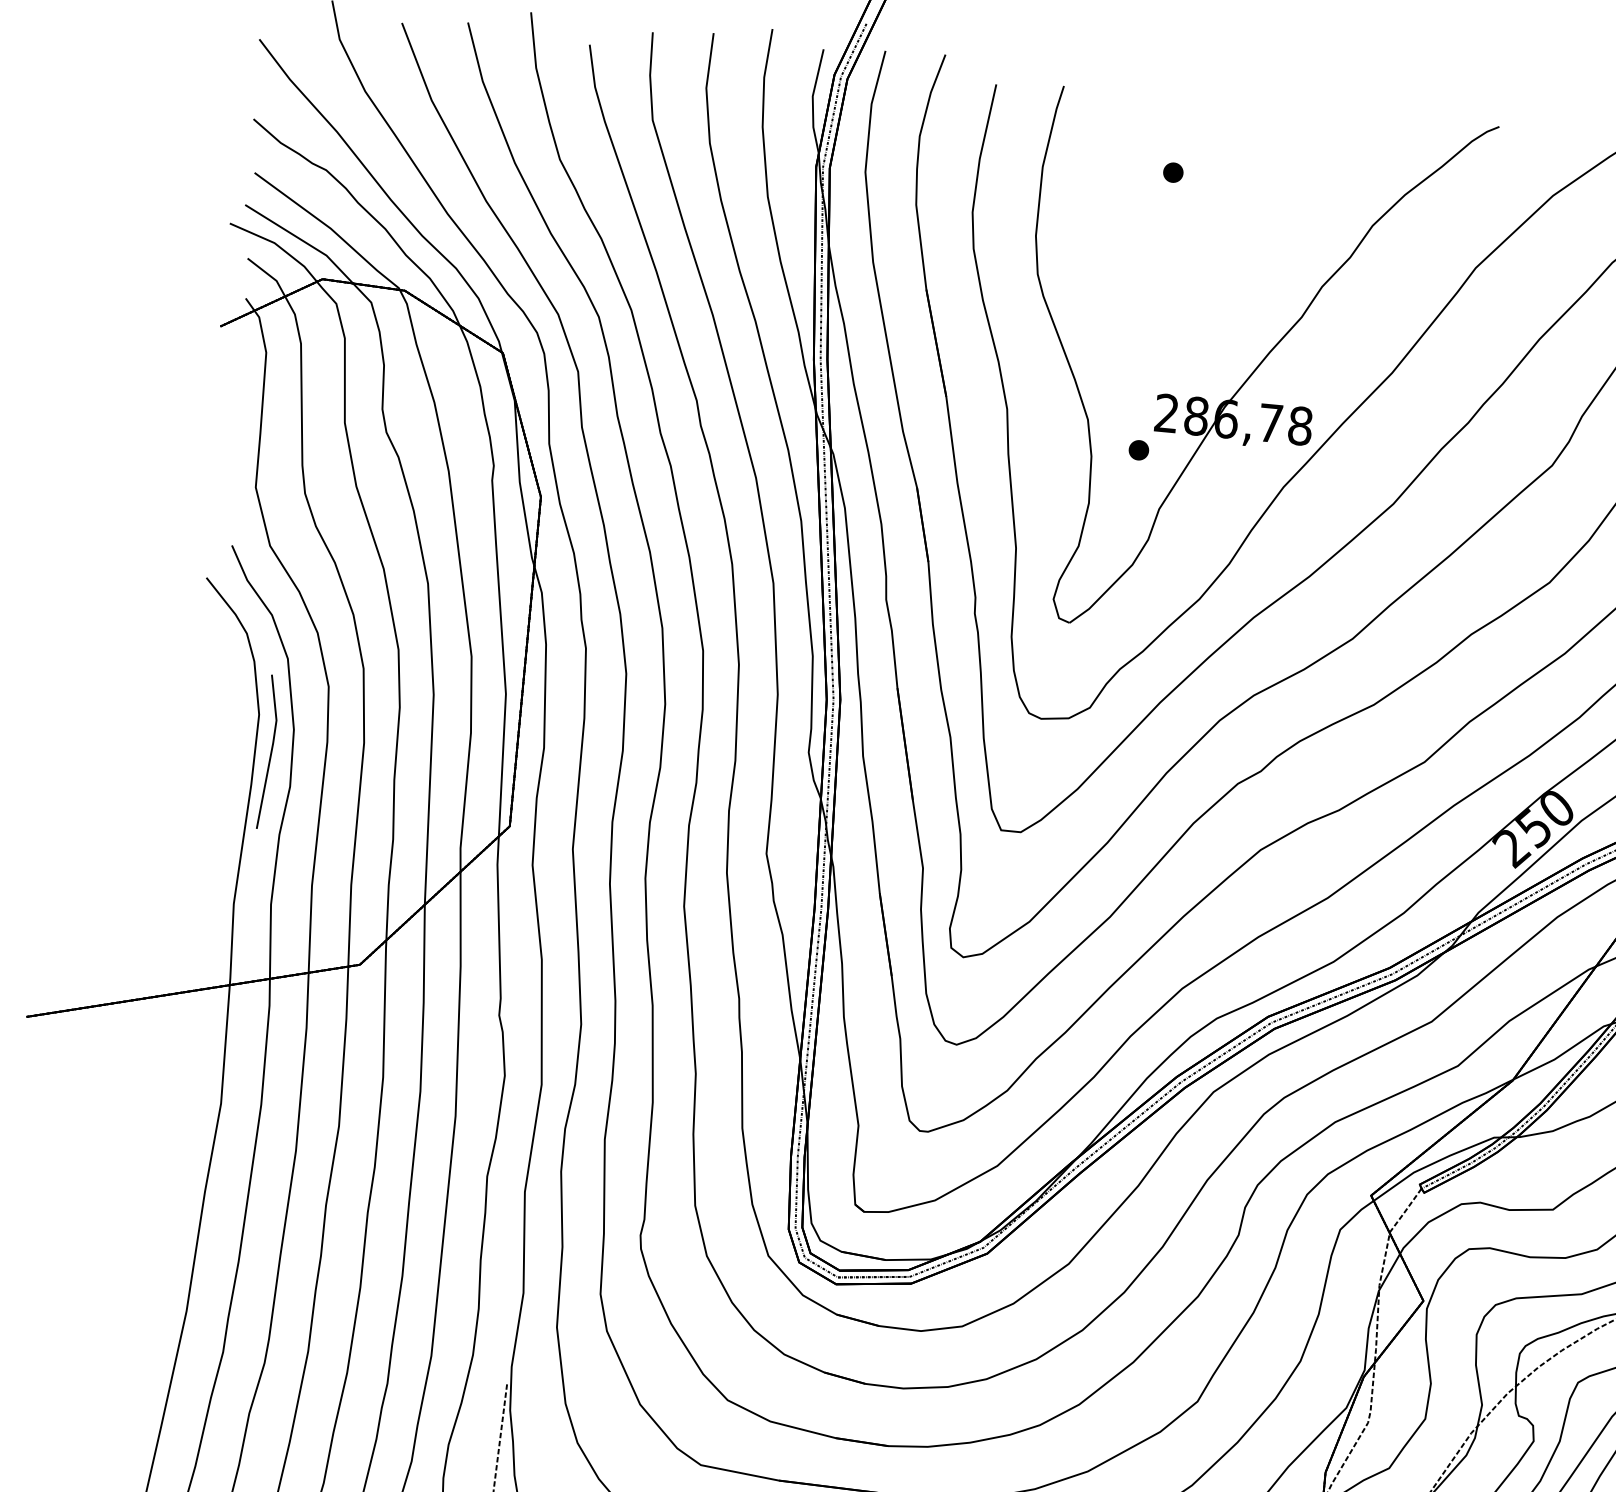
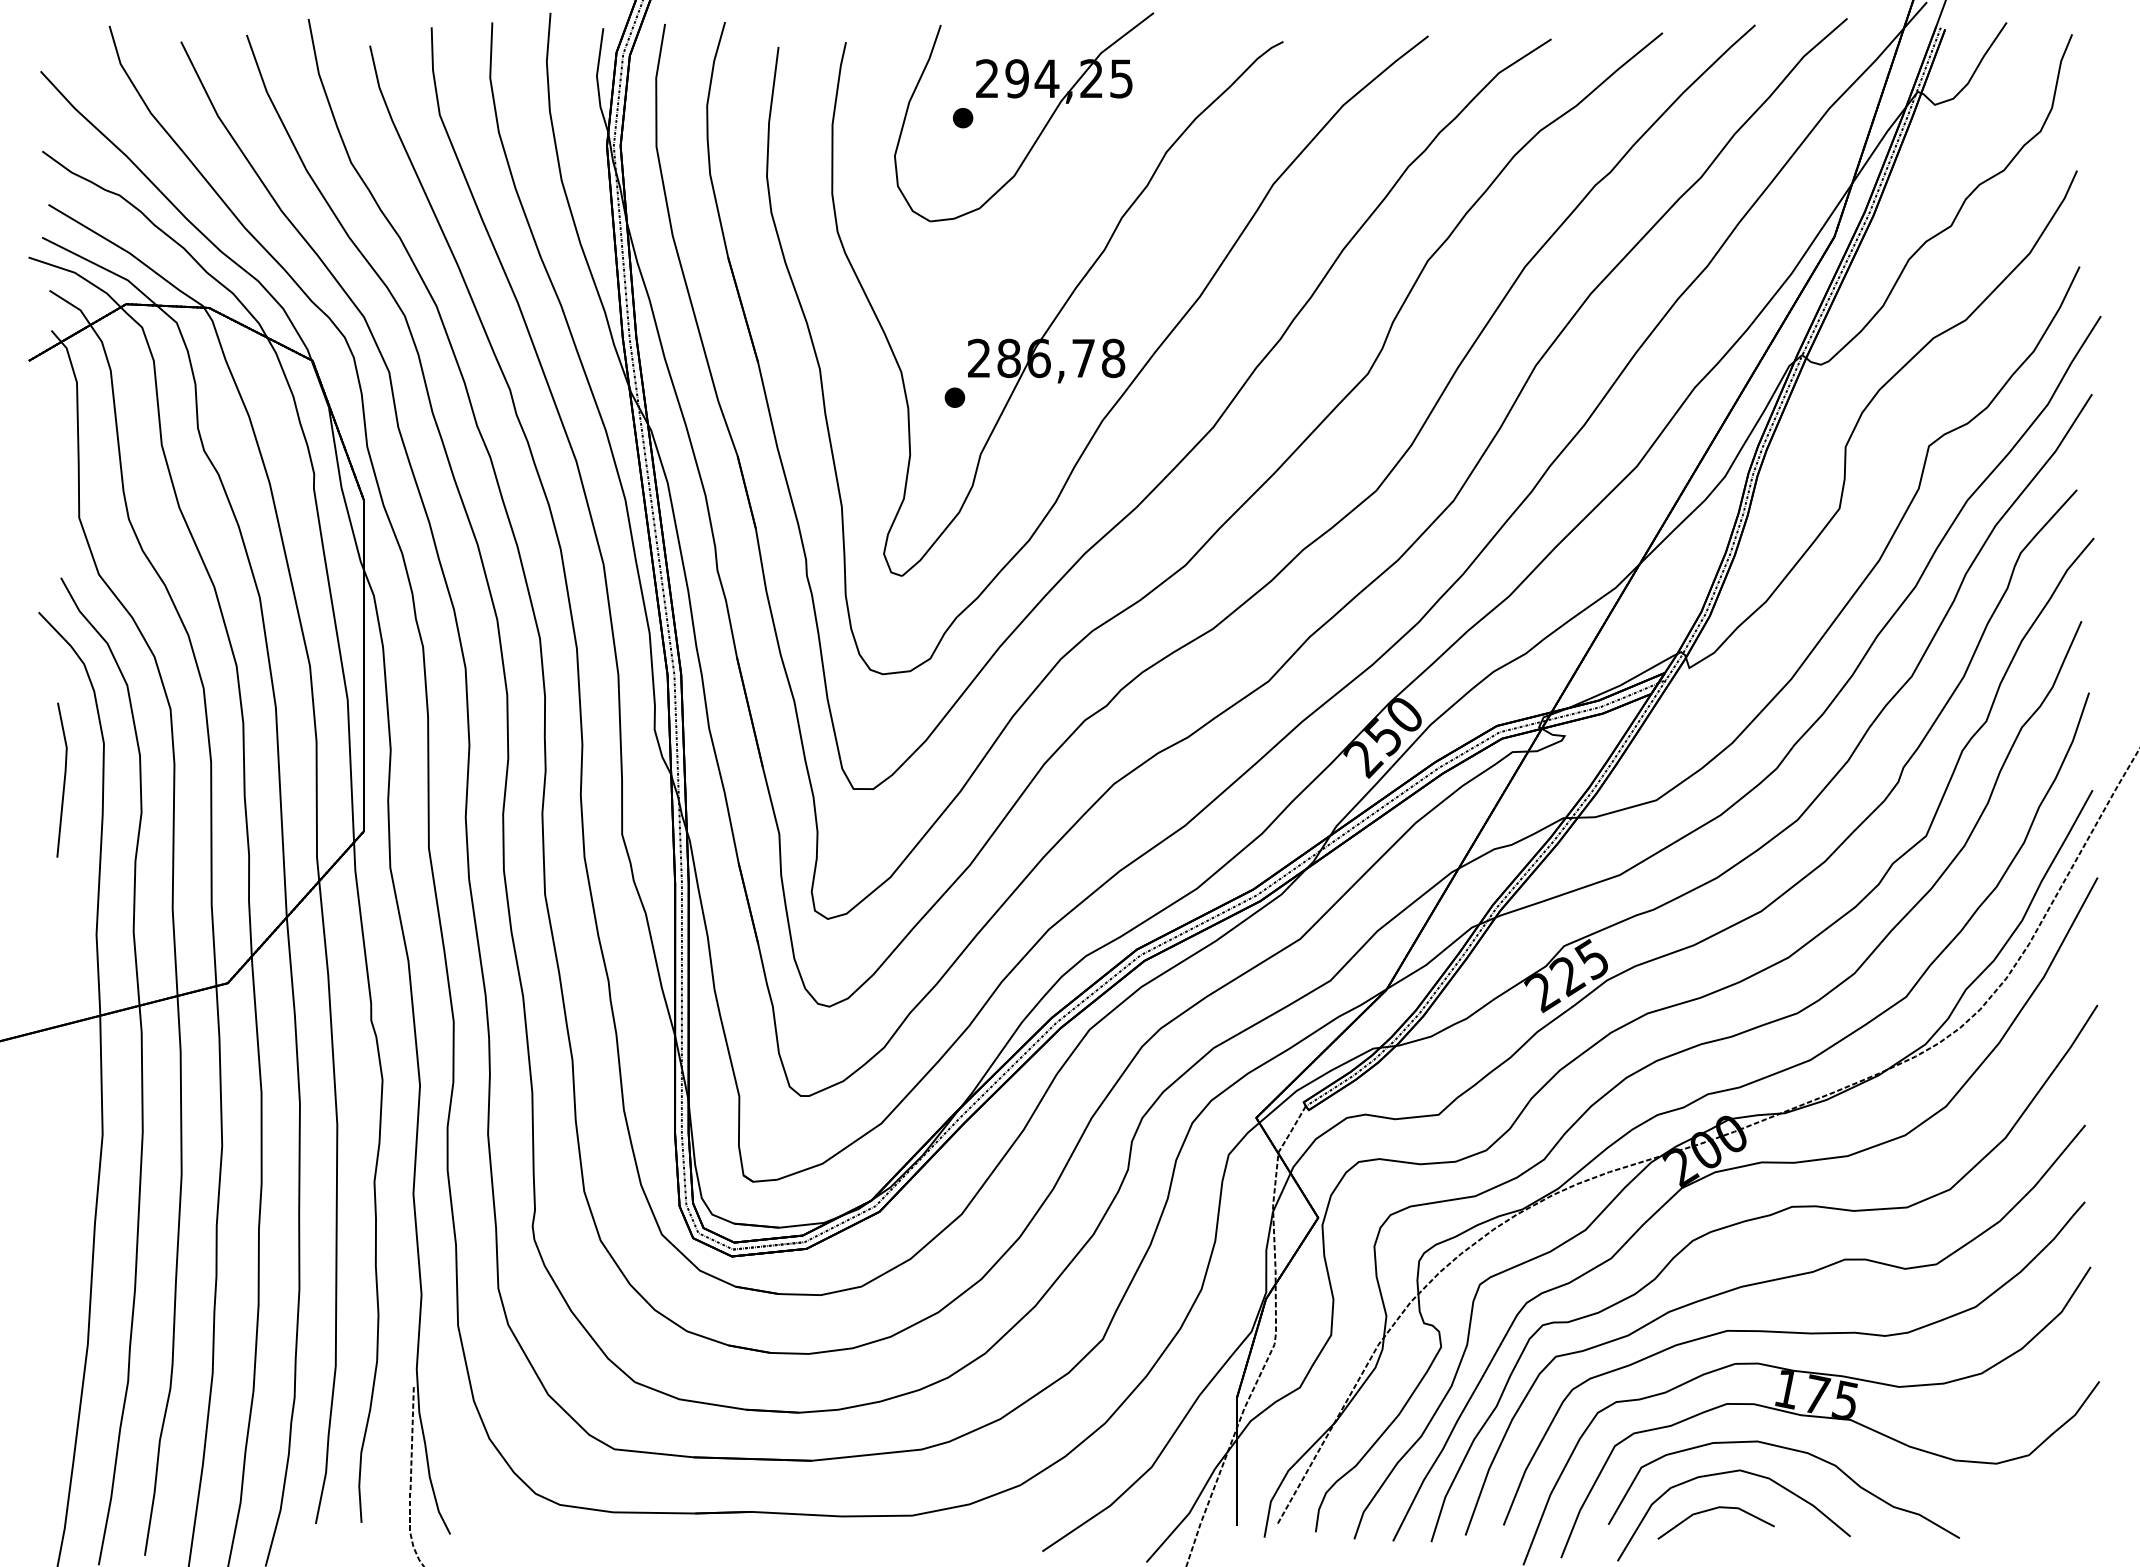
part: (1229, 158) -> (1017, 98), added
part: (268, 751) -> (61, 779), moved

